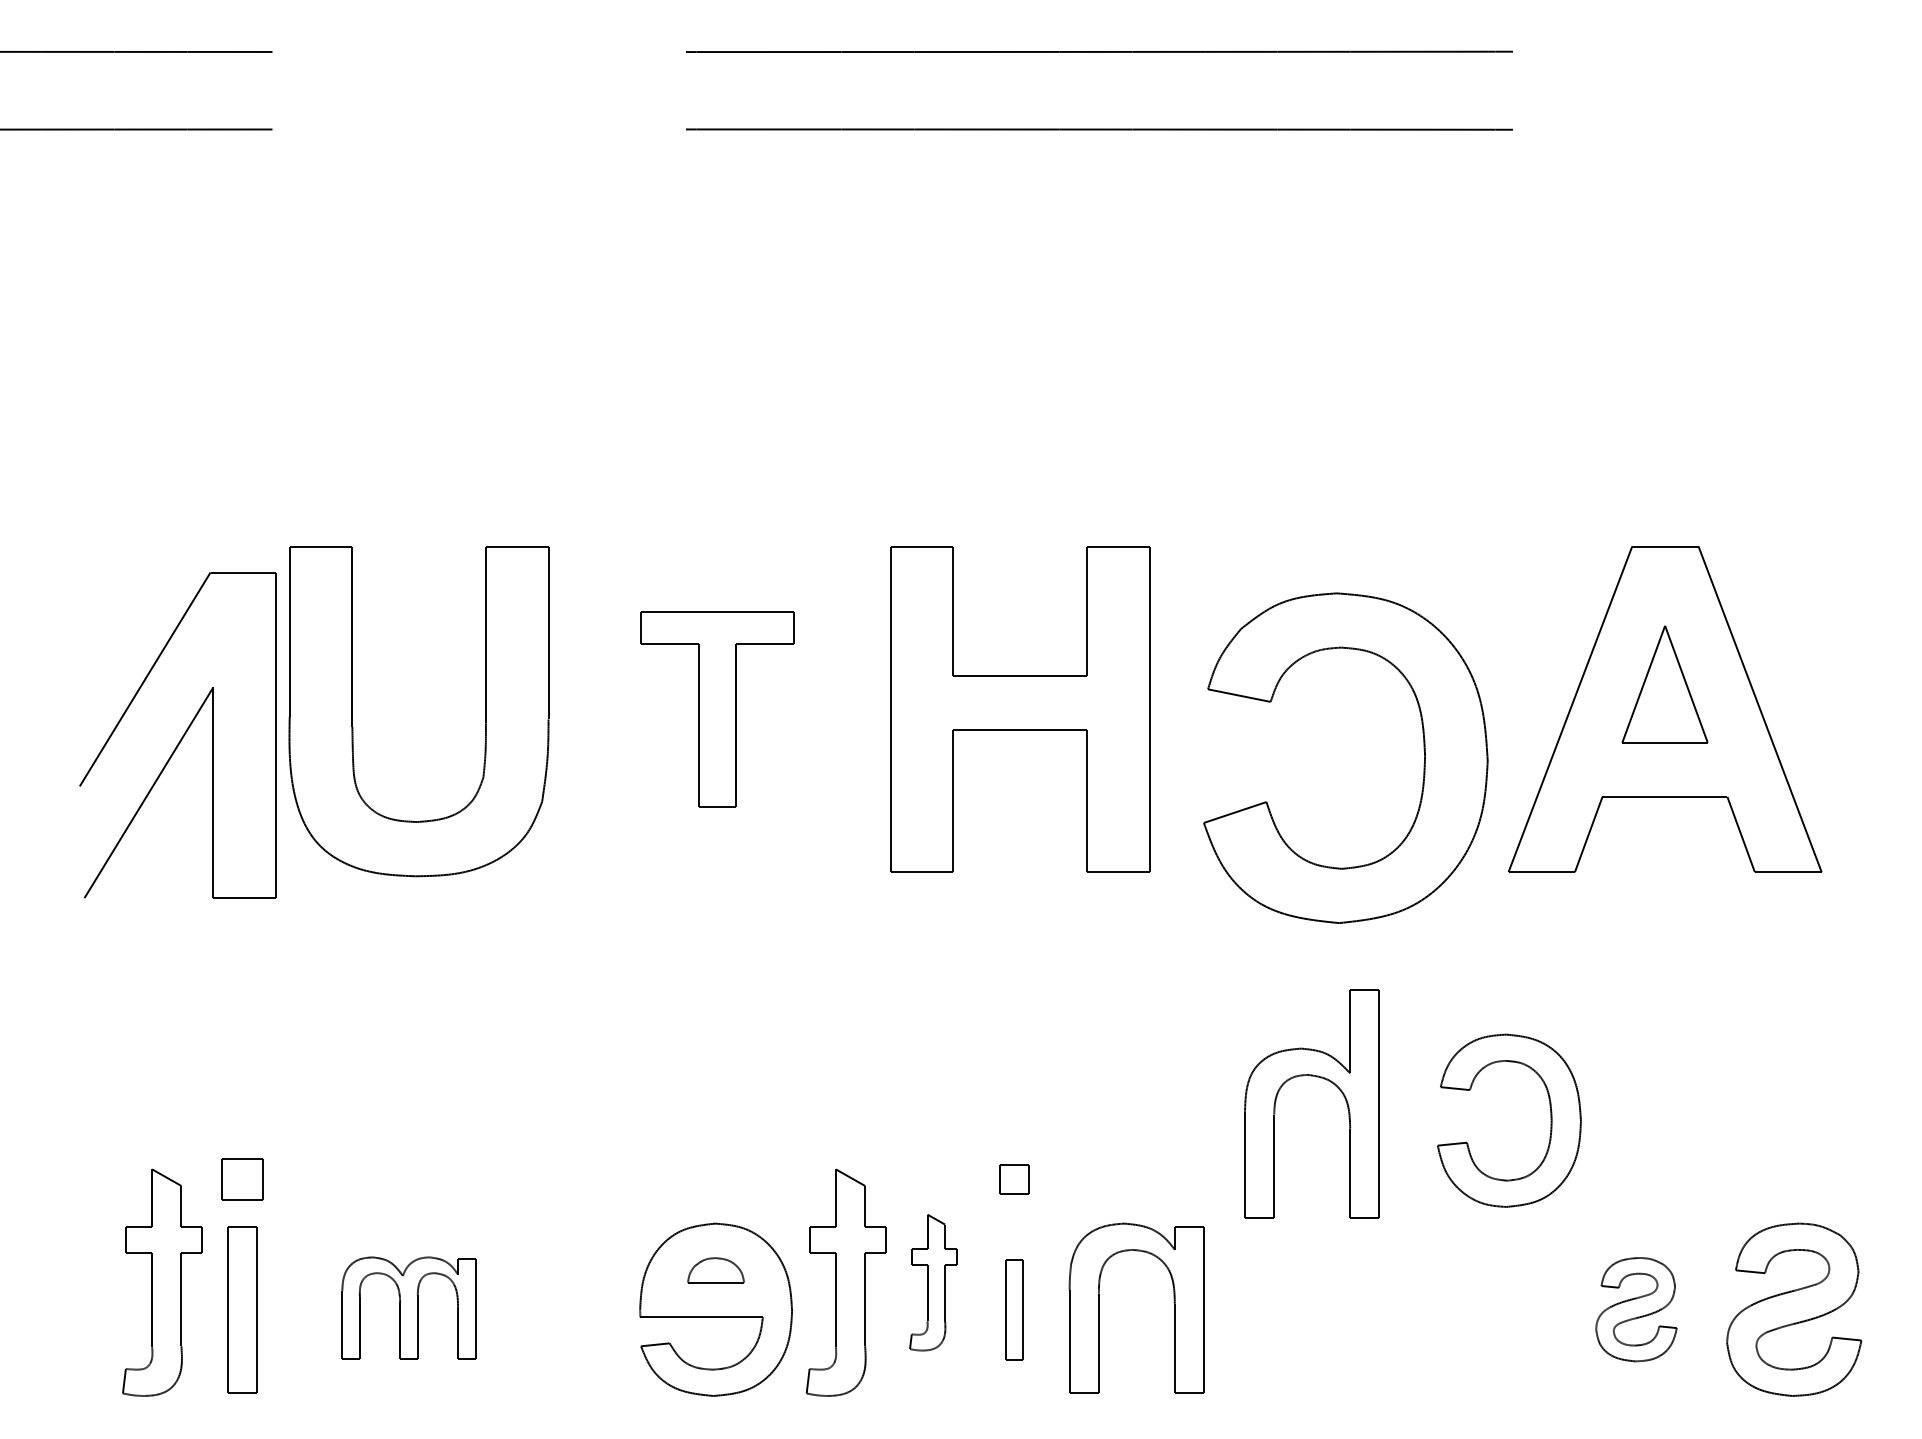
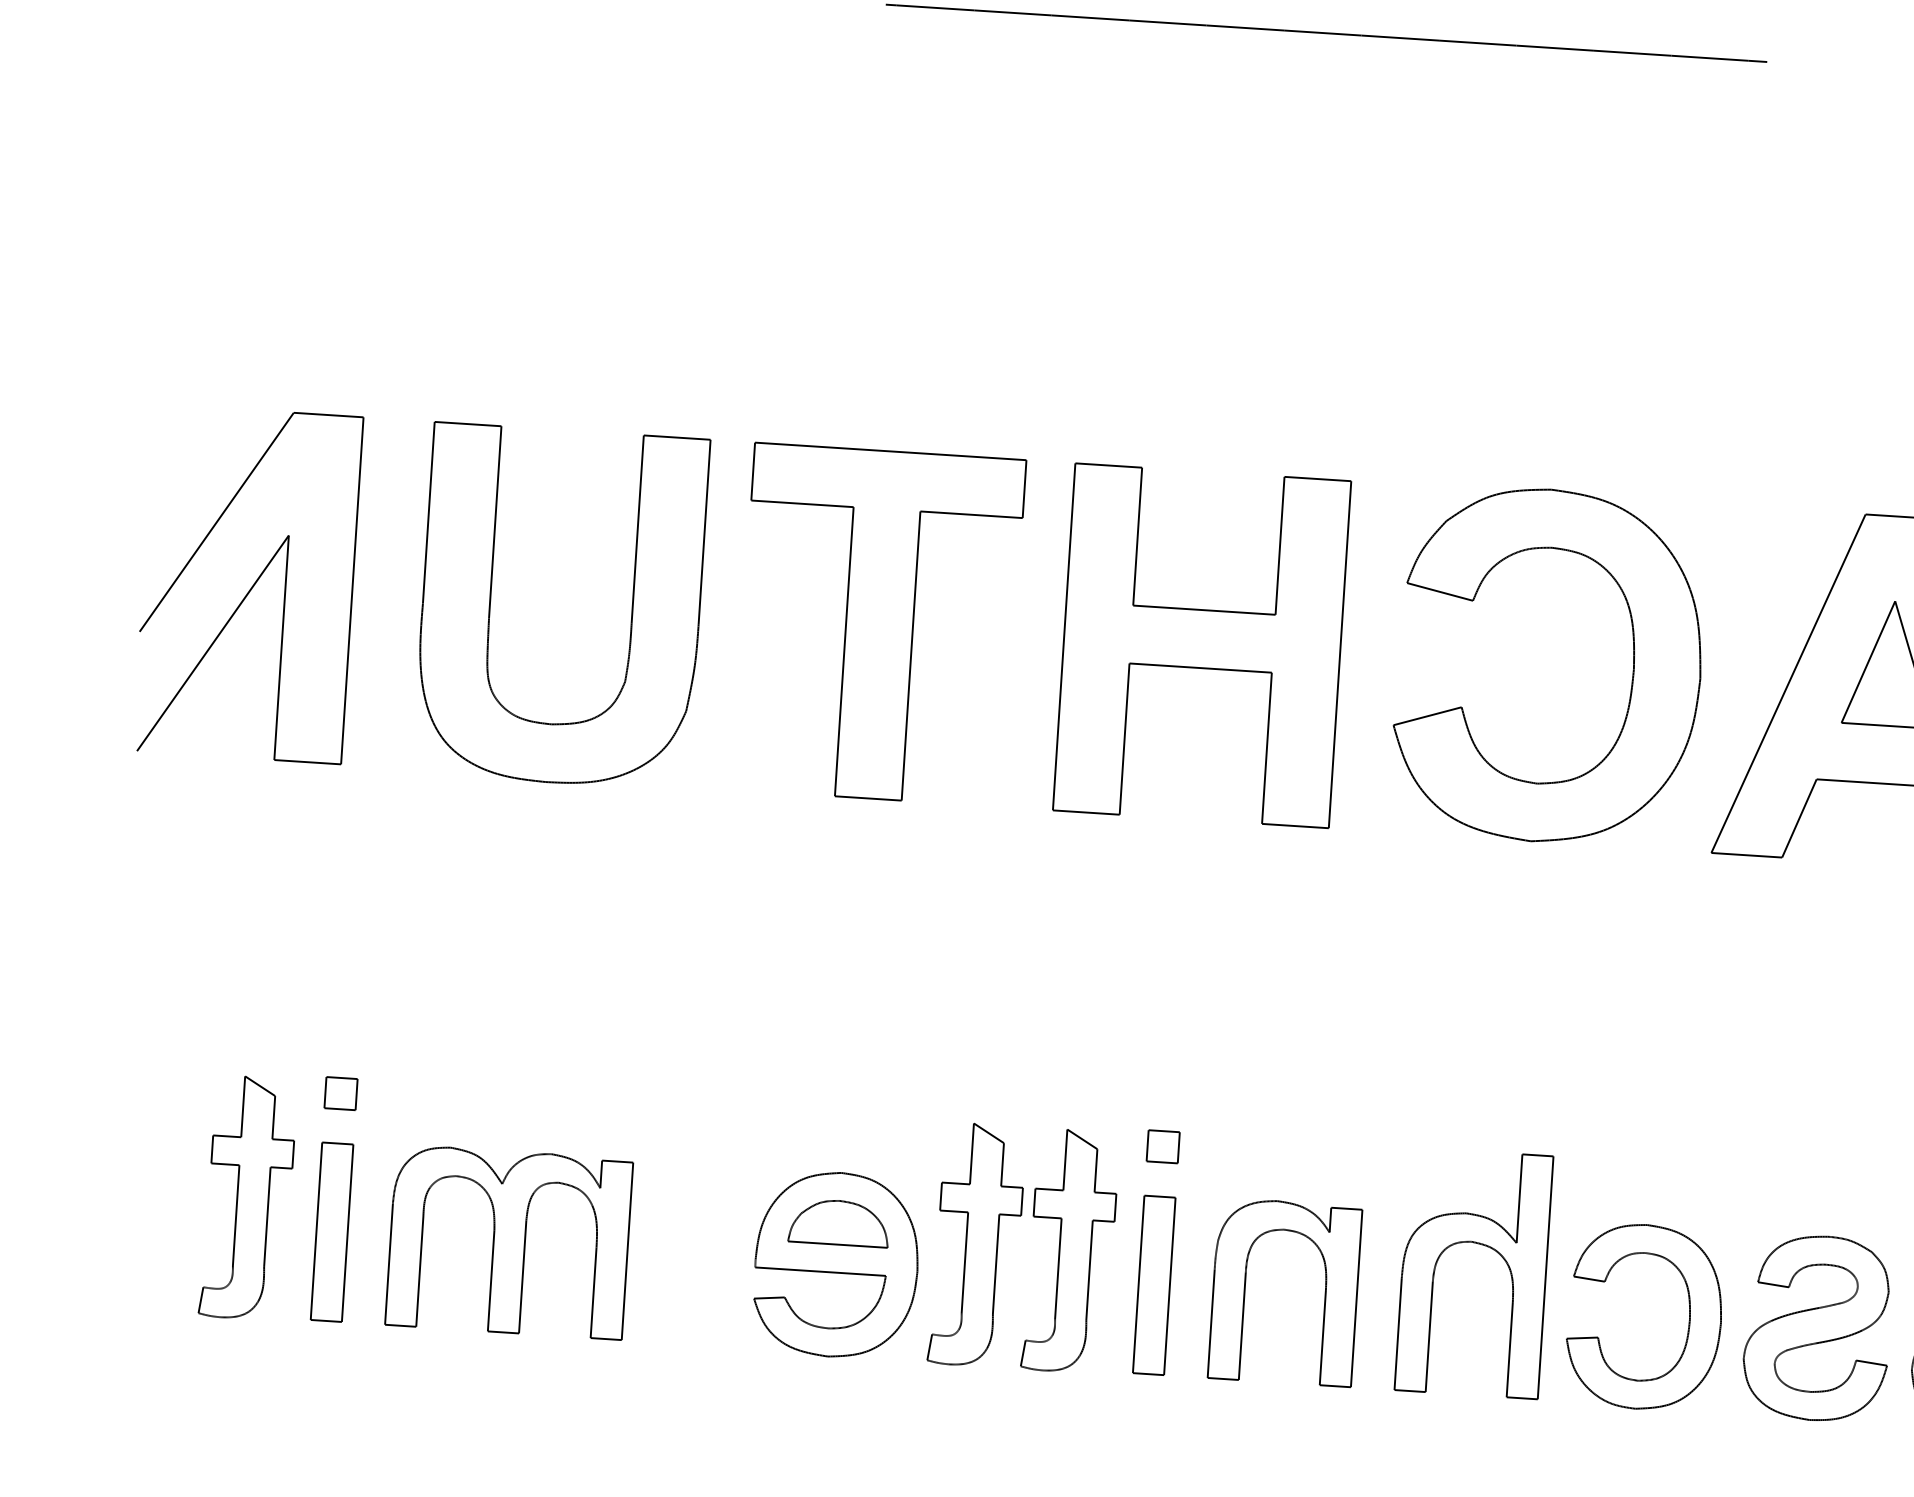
part: (717, 709) -> (879, 625), size x1.67
part: (177, 735) -> (247, 584), moved
part: (1423, 764) -> (1631, 678), moved
part: (1316, 1077) -> (1480, 1245), moved
part: (1550, 1120) -> (1688, 1319), moved
part: (242, 1179) -> (340, 1093), size x0.71
part: (715, 1270) -> (838, 1222), size x1.67
part: (933, 1282) -> (1070, 1250), size x1.67
part: (408, 1307) -> (508, 1241), size x1.67
part: (1014, 1309) -> (1154, 1285), size x1.67
part: (1636, 1309) -> (1817, 1327), size x1.67

